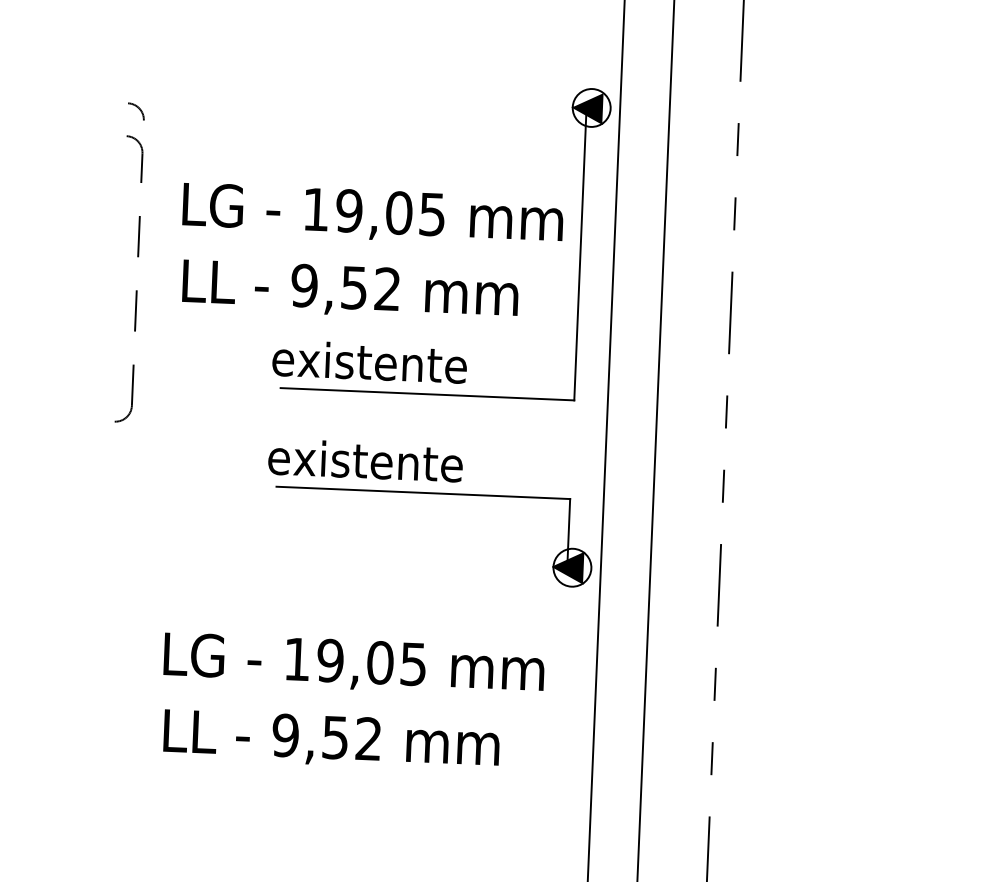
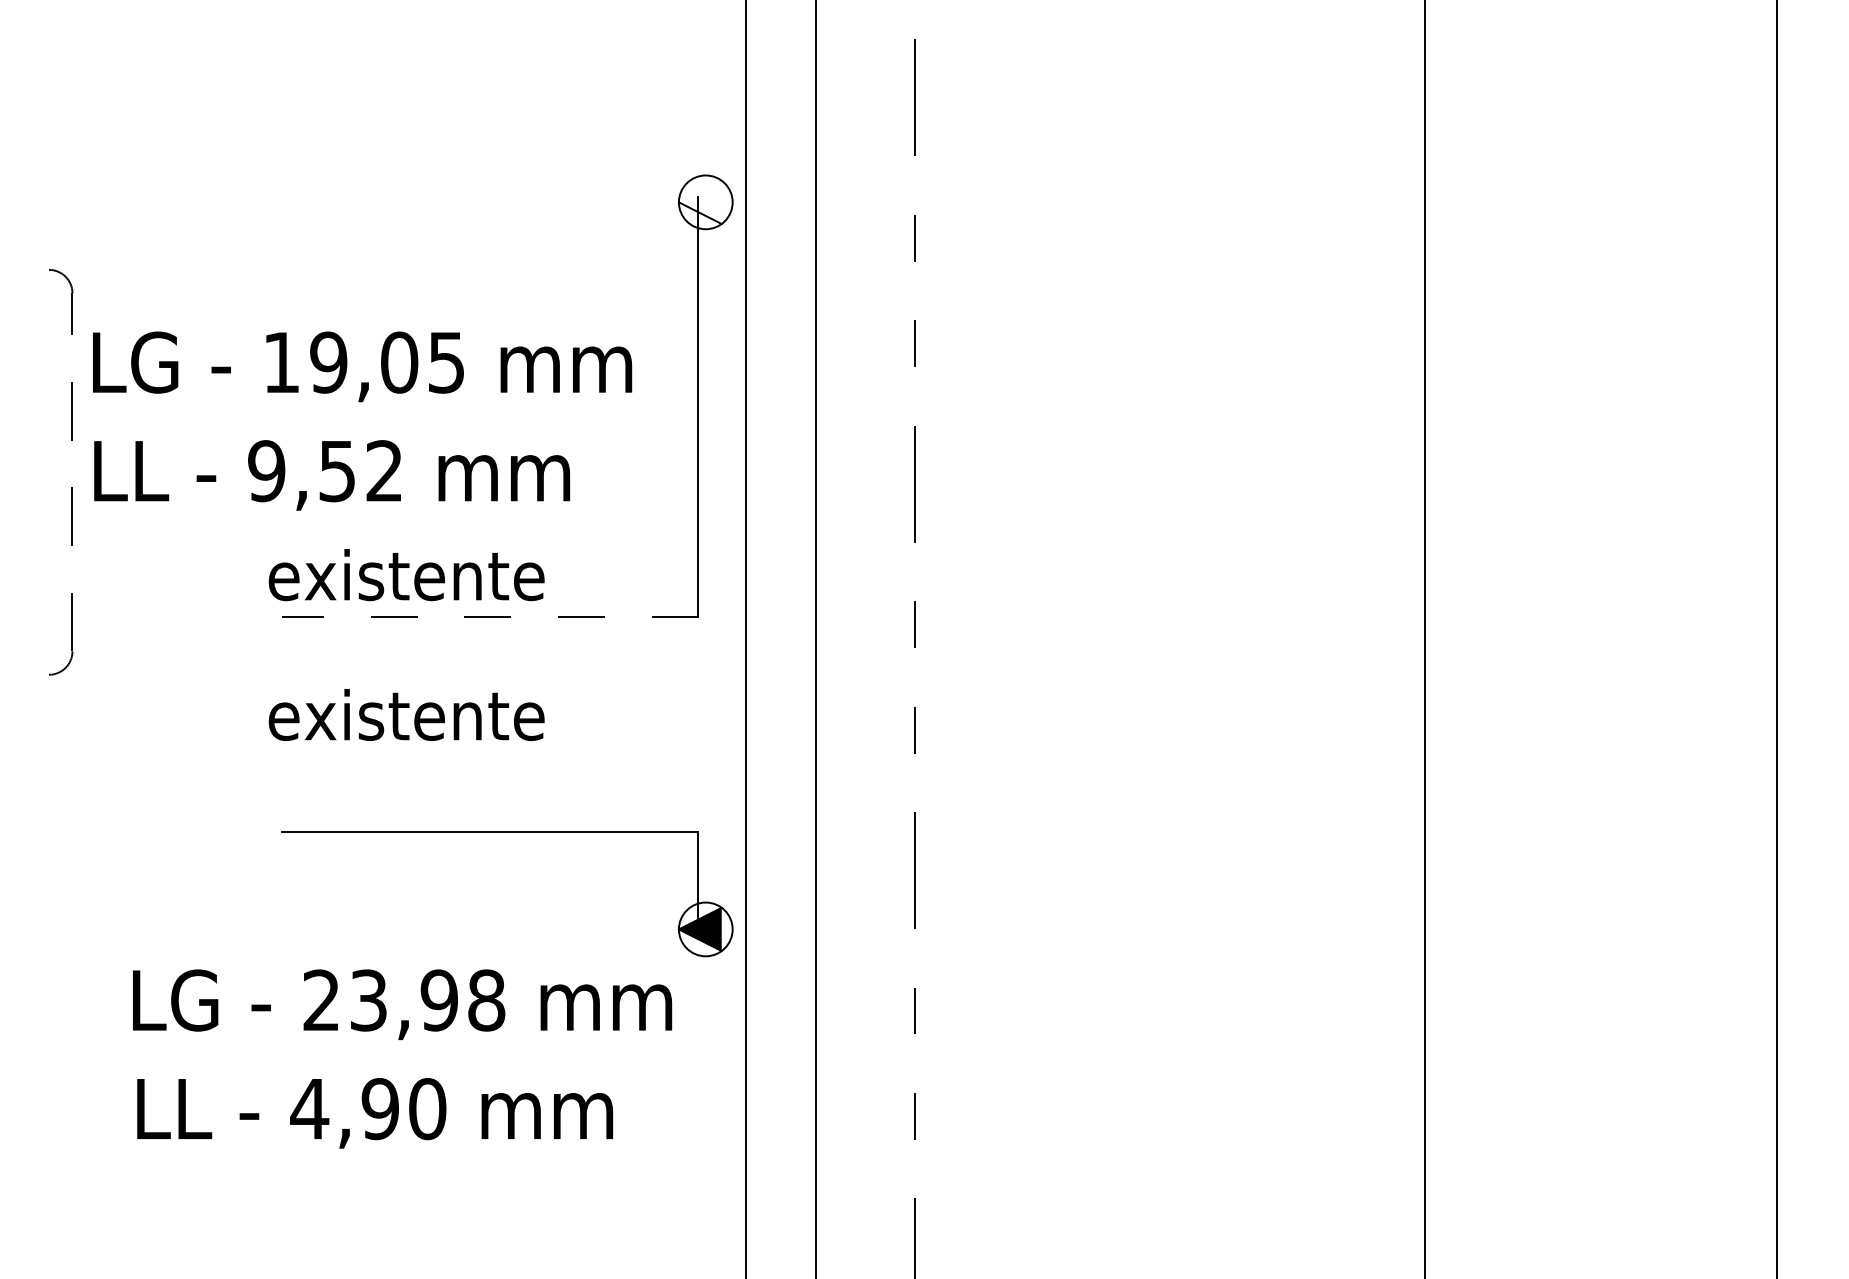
fill: (587, 107) -> (699, 201), removed
arc: (138, 108) -> (64, 230), removed
text: (373, 214) -> (362, 366), moved
text: (350, 290) -> (332, 475), moved
line: (426, 394) -> (489, 617), solid -> dashed
part: (435, 493) -> (507, 832), moved
text: (355, 661) -> (404, 1000), 19,05 -> 23,98
text: (327, 737) -> (368, 1109), 9,52 -> 4,90

